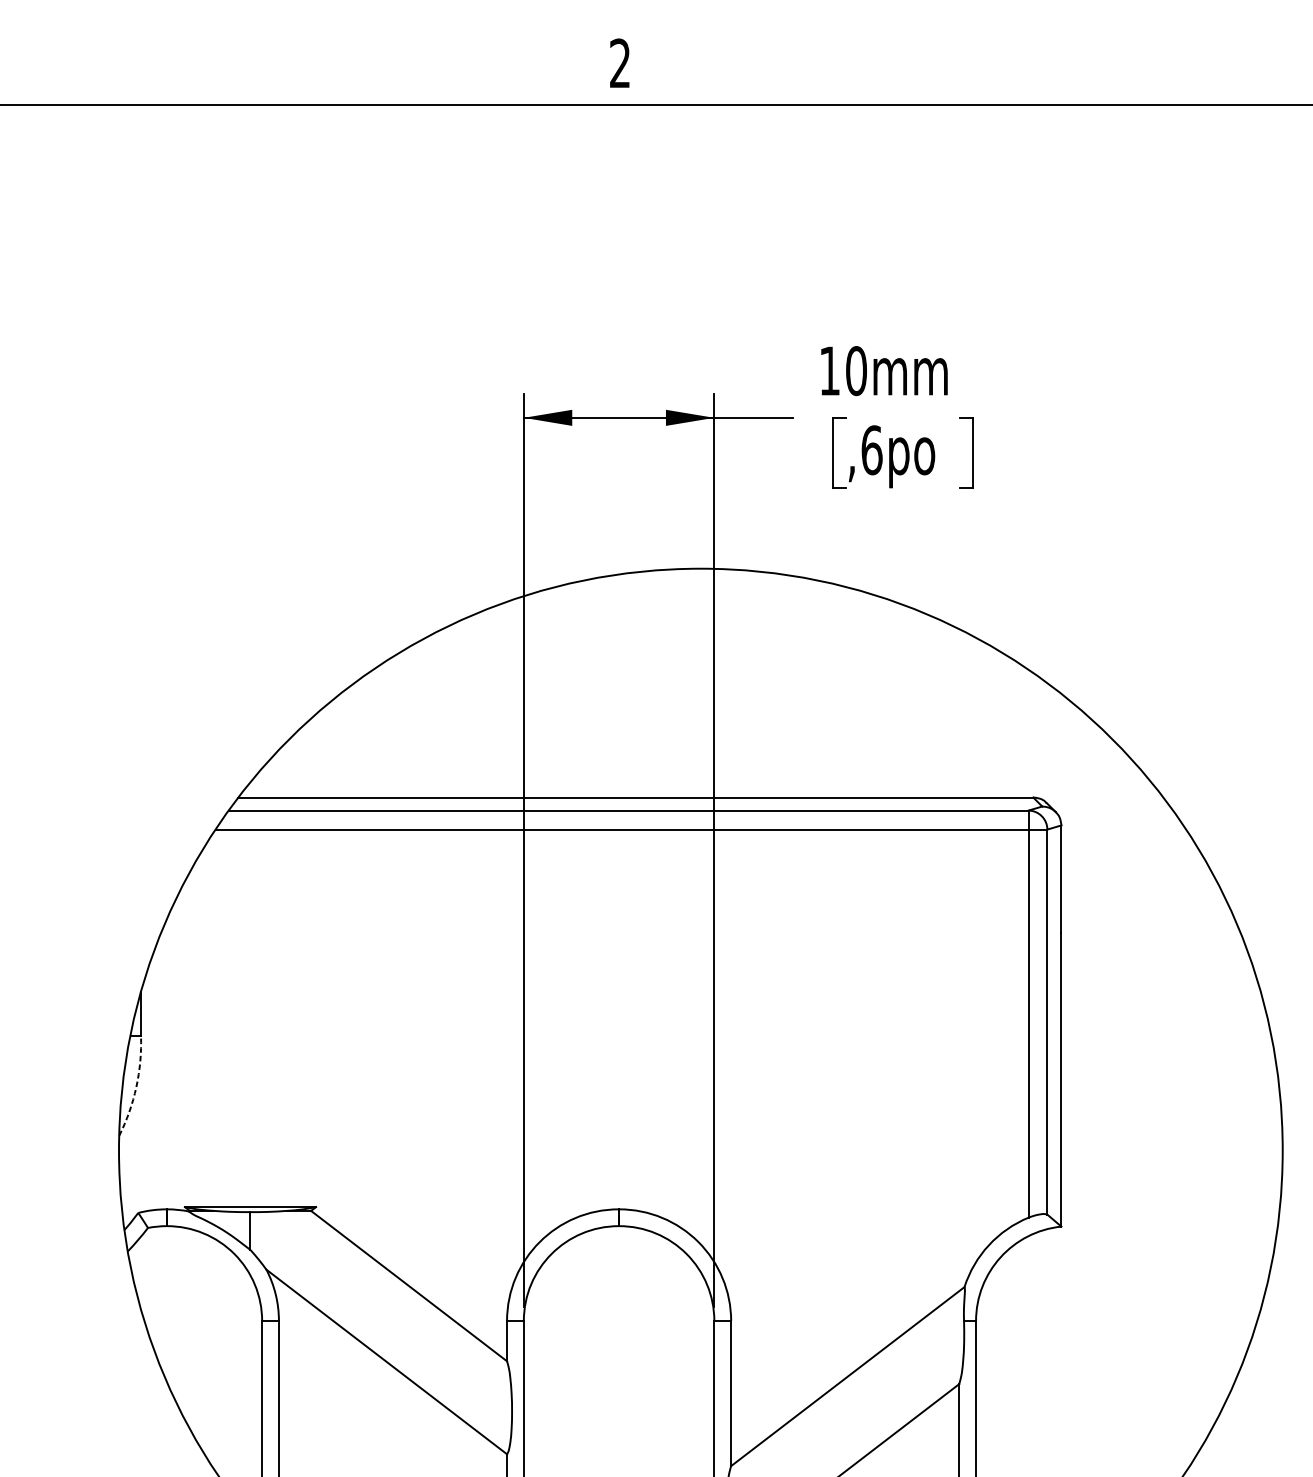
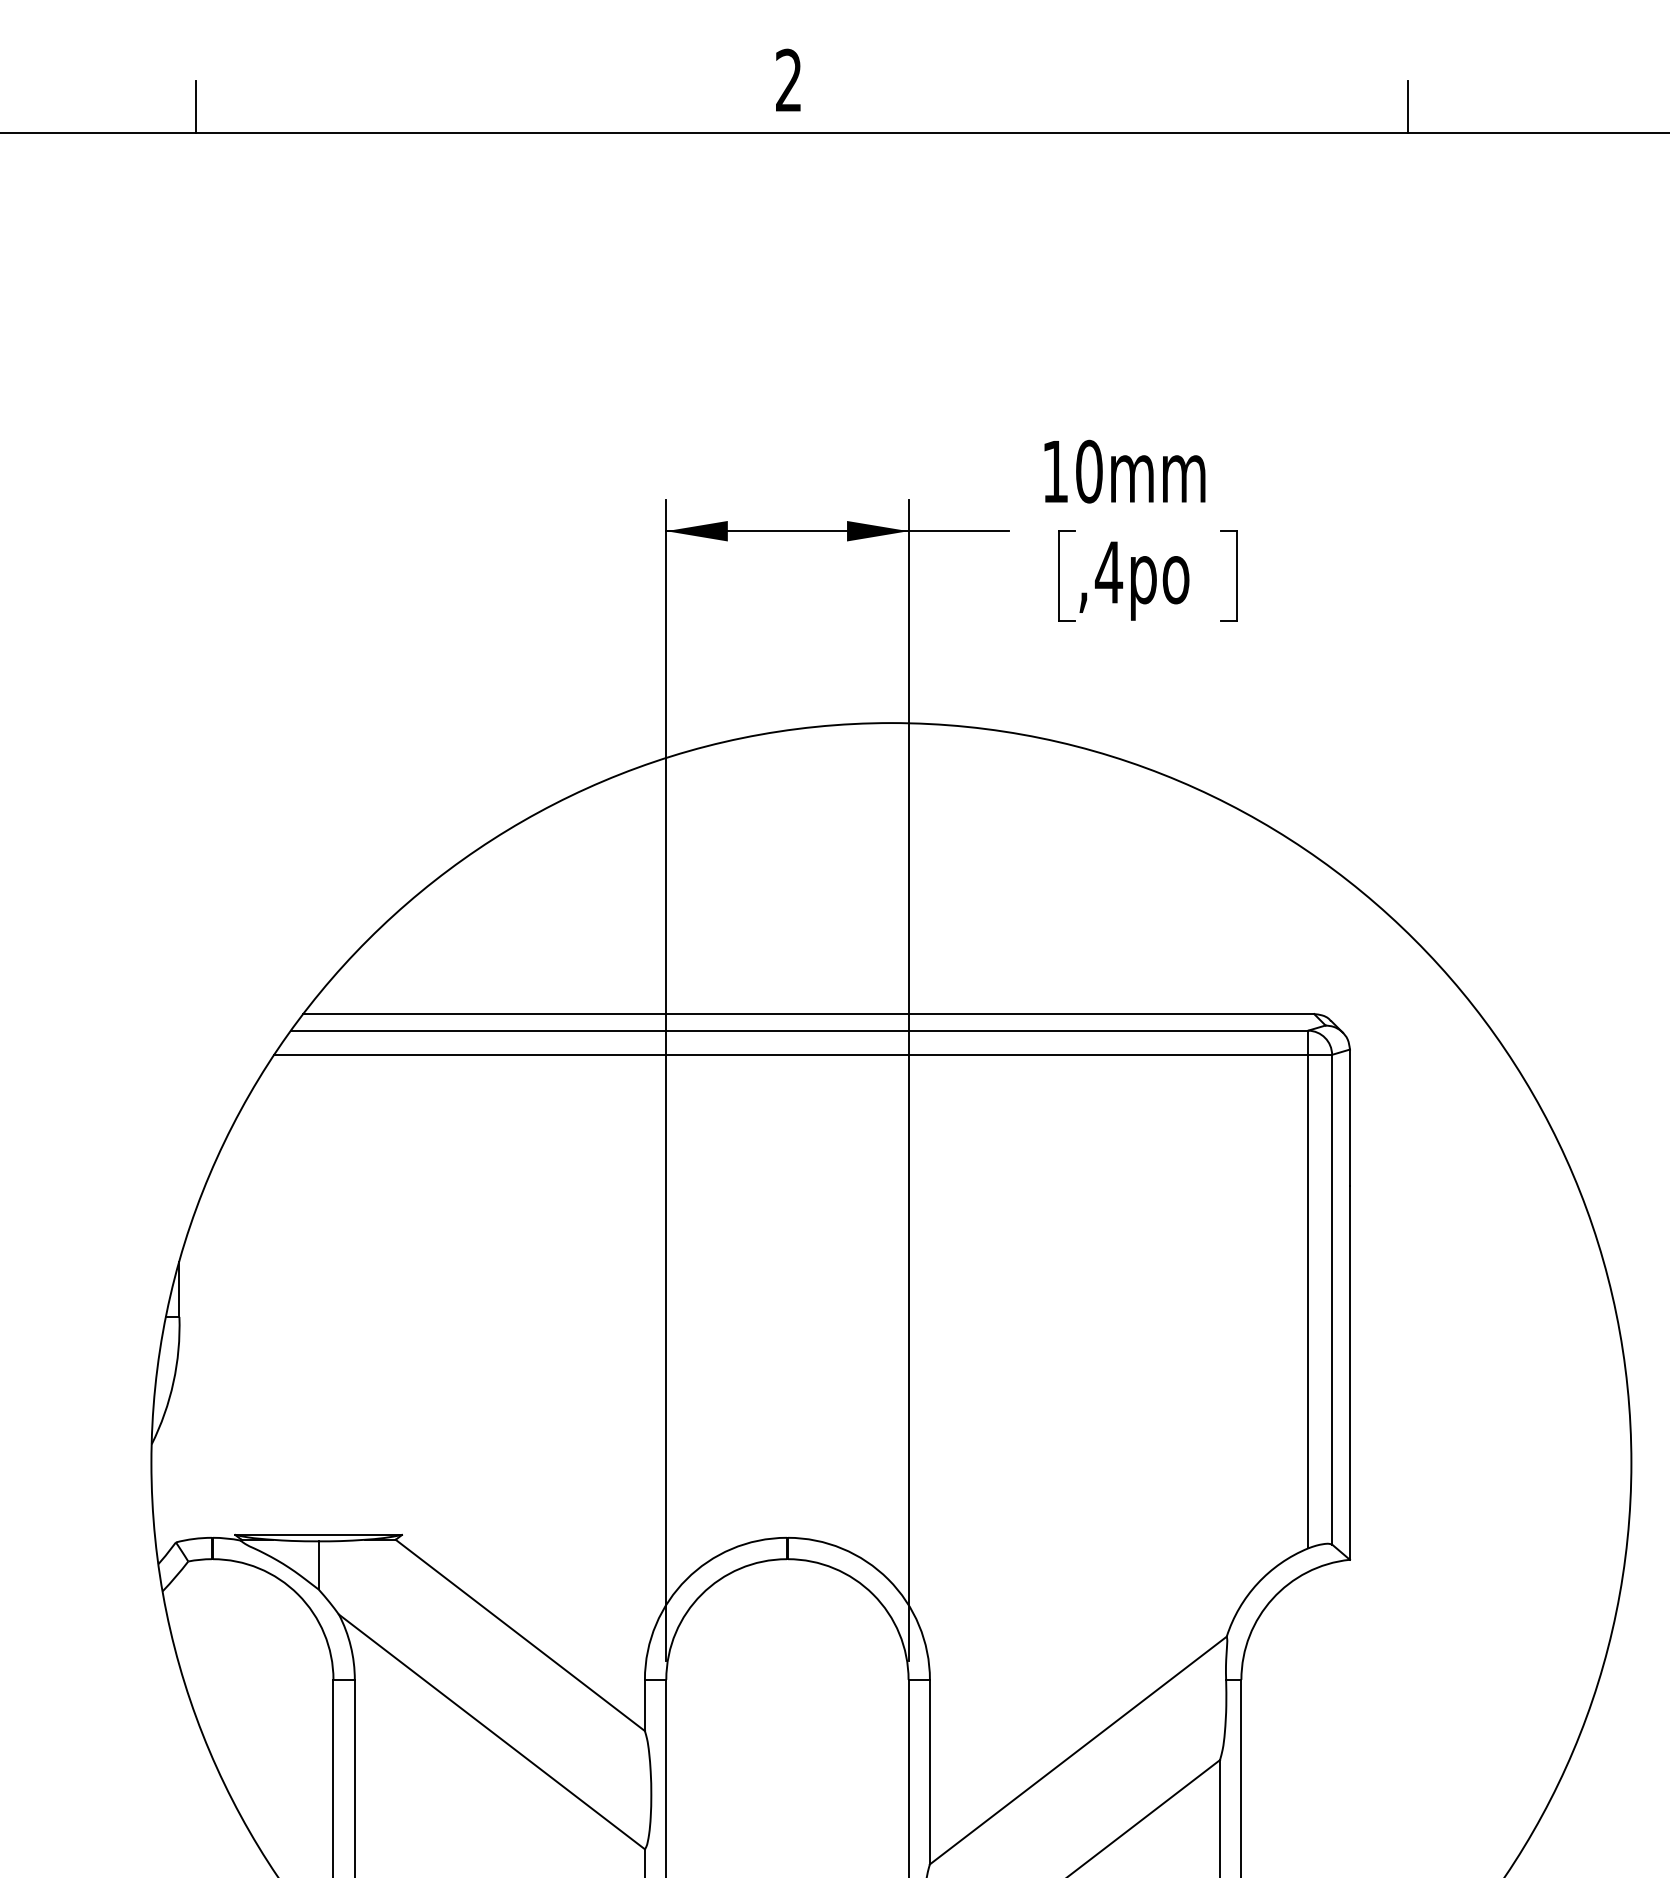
line: (154, 84) -> (196, 107), added
line: (1106, 84) -> (1407, 107), added
text: (871, 450) -> (1108, 572), ,6po -> ,4po
arc: (136, 1087) -> (173, 1382), dashed -> solid

